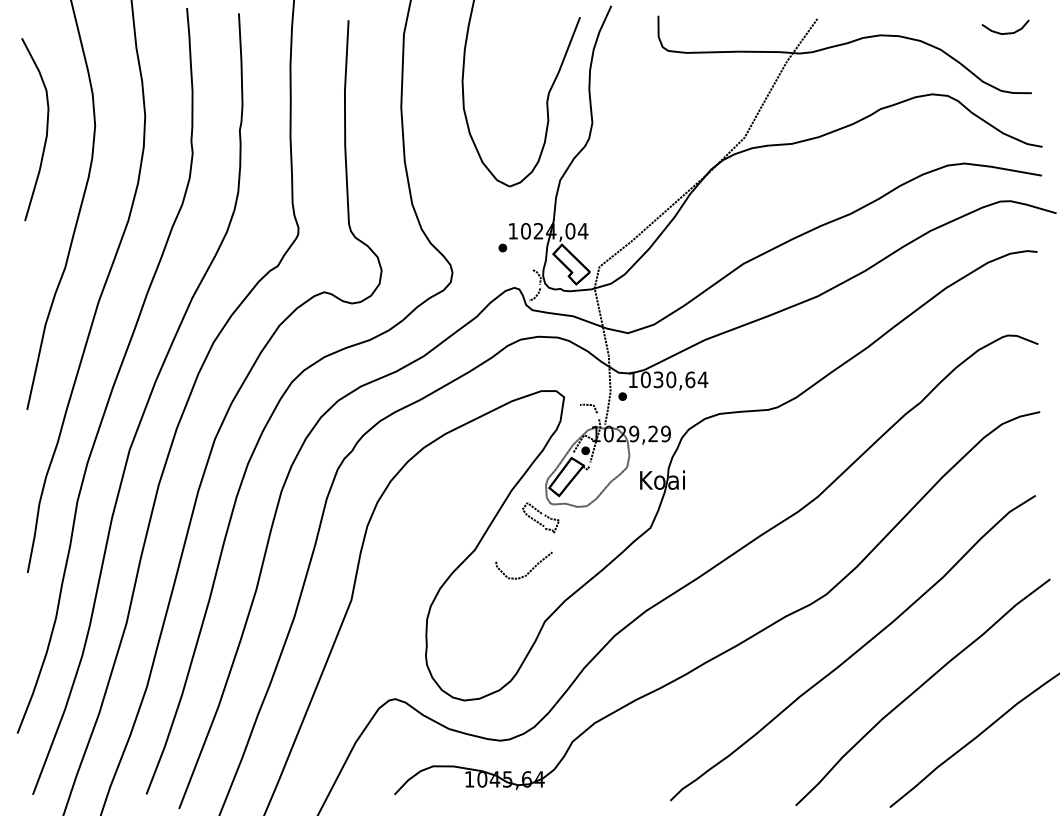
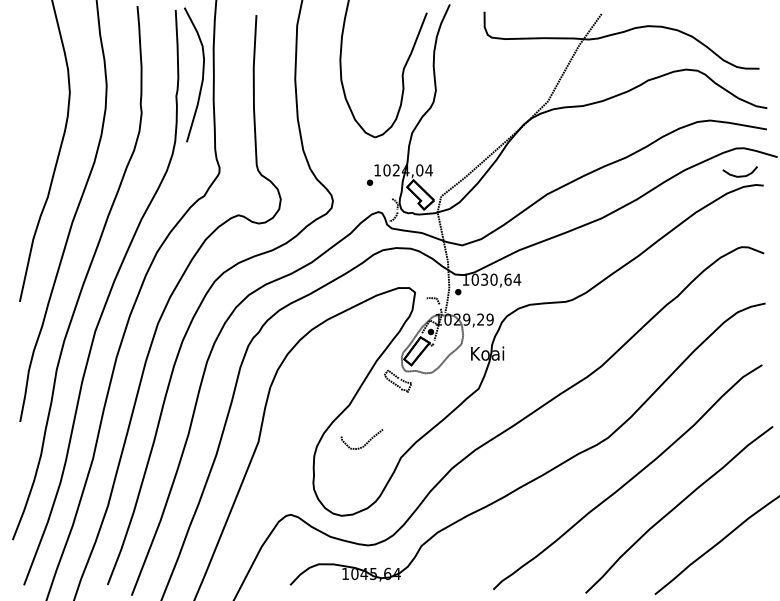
curve: (1005, 32) -> (740, 175), moved
part: (46, 129) -> (202, 74), moved
curve: (529, 570) -> (366, 442), moved

